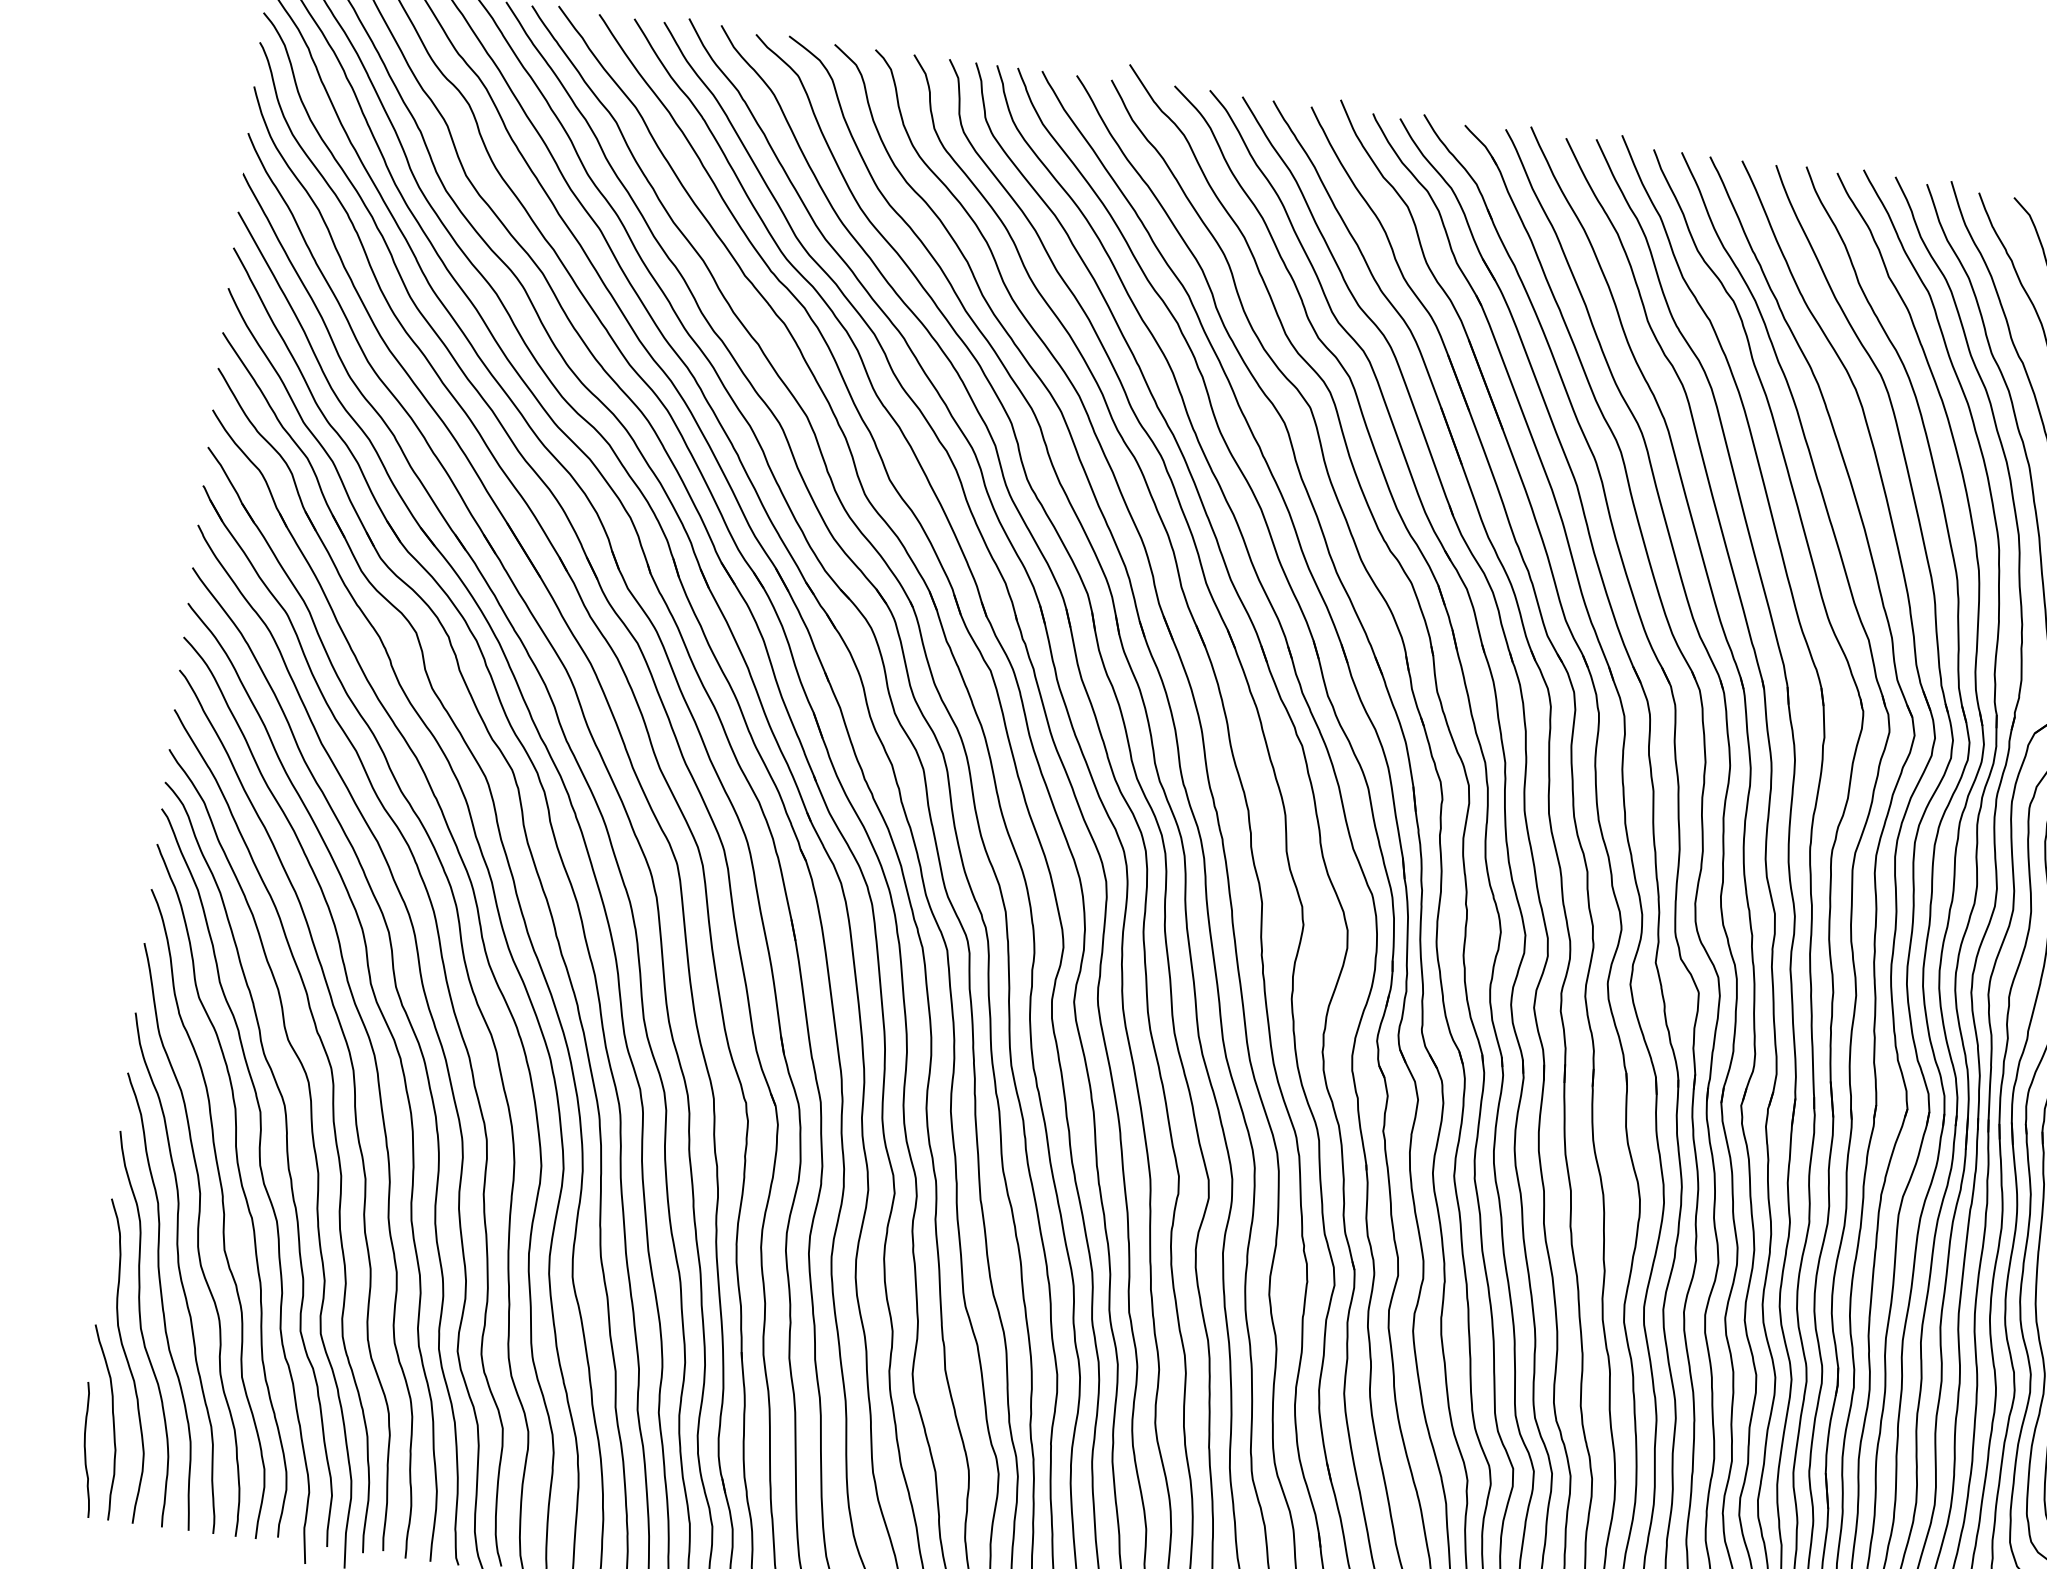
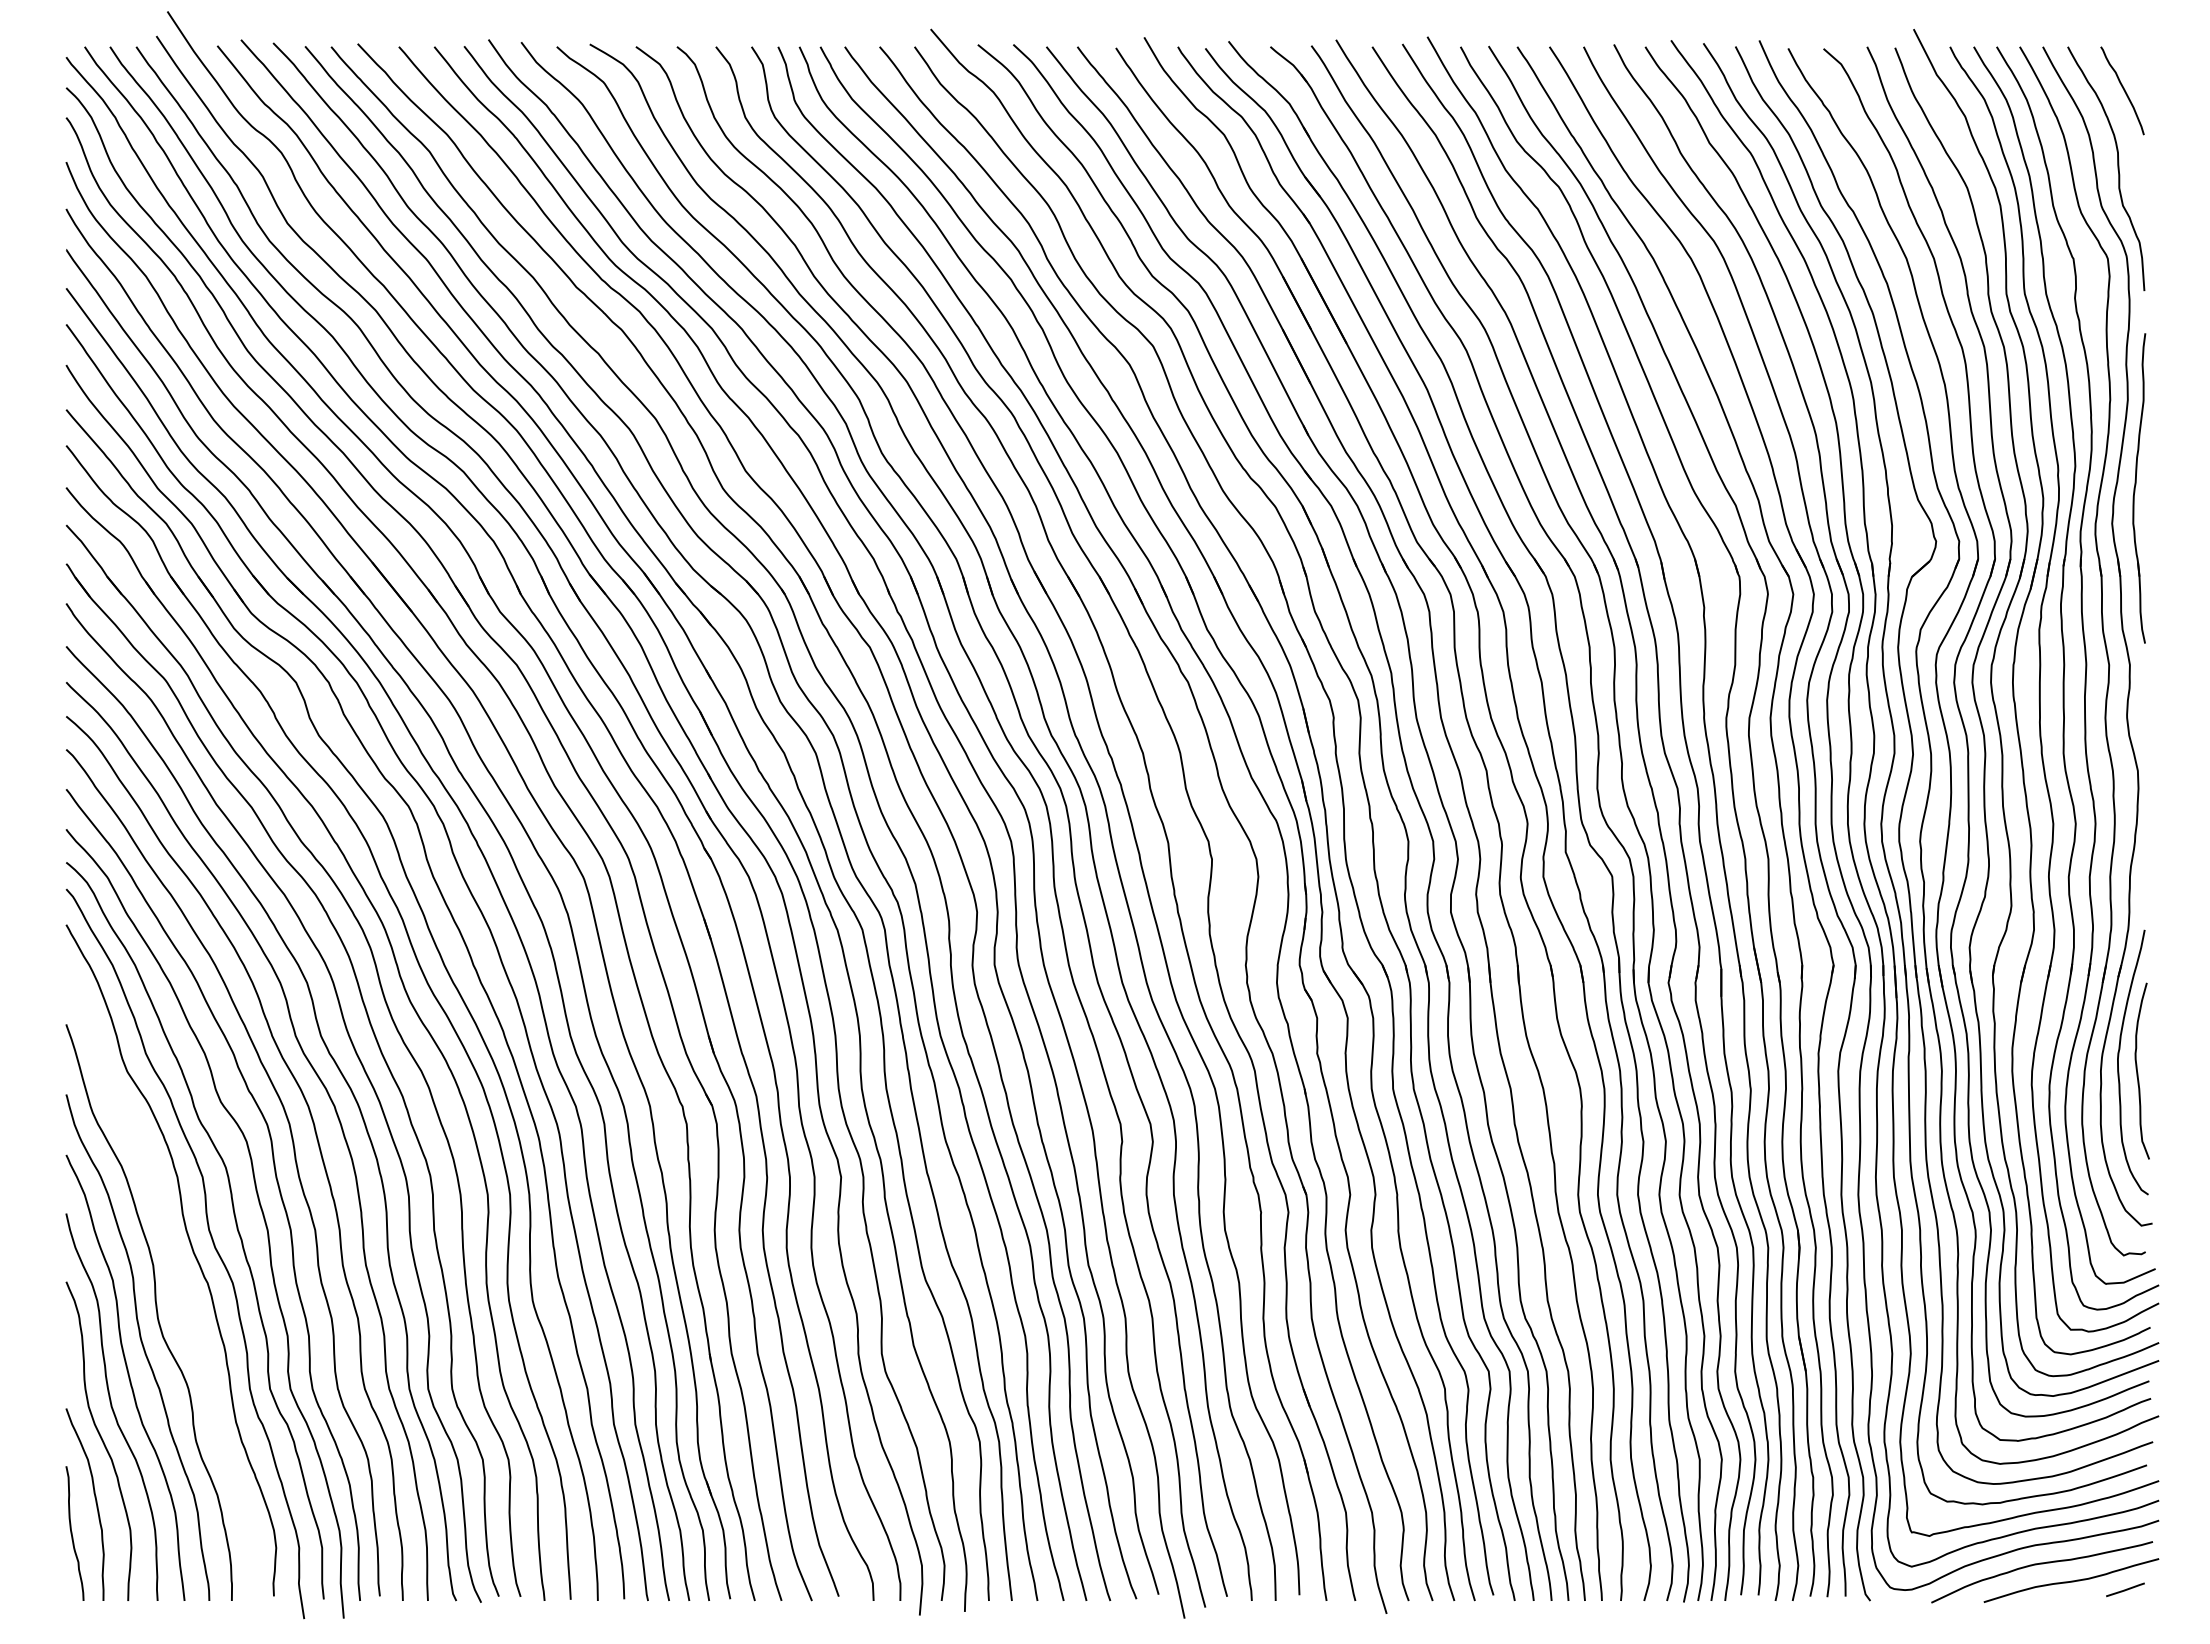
curve: (222, 1210) -> (177, 1279), removed

